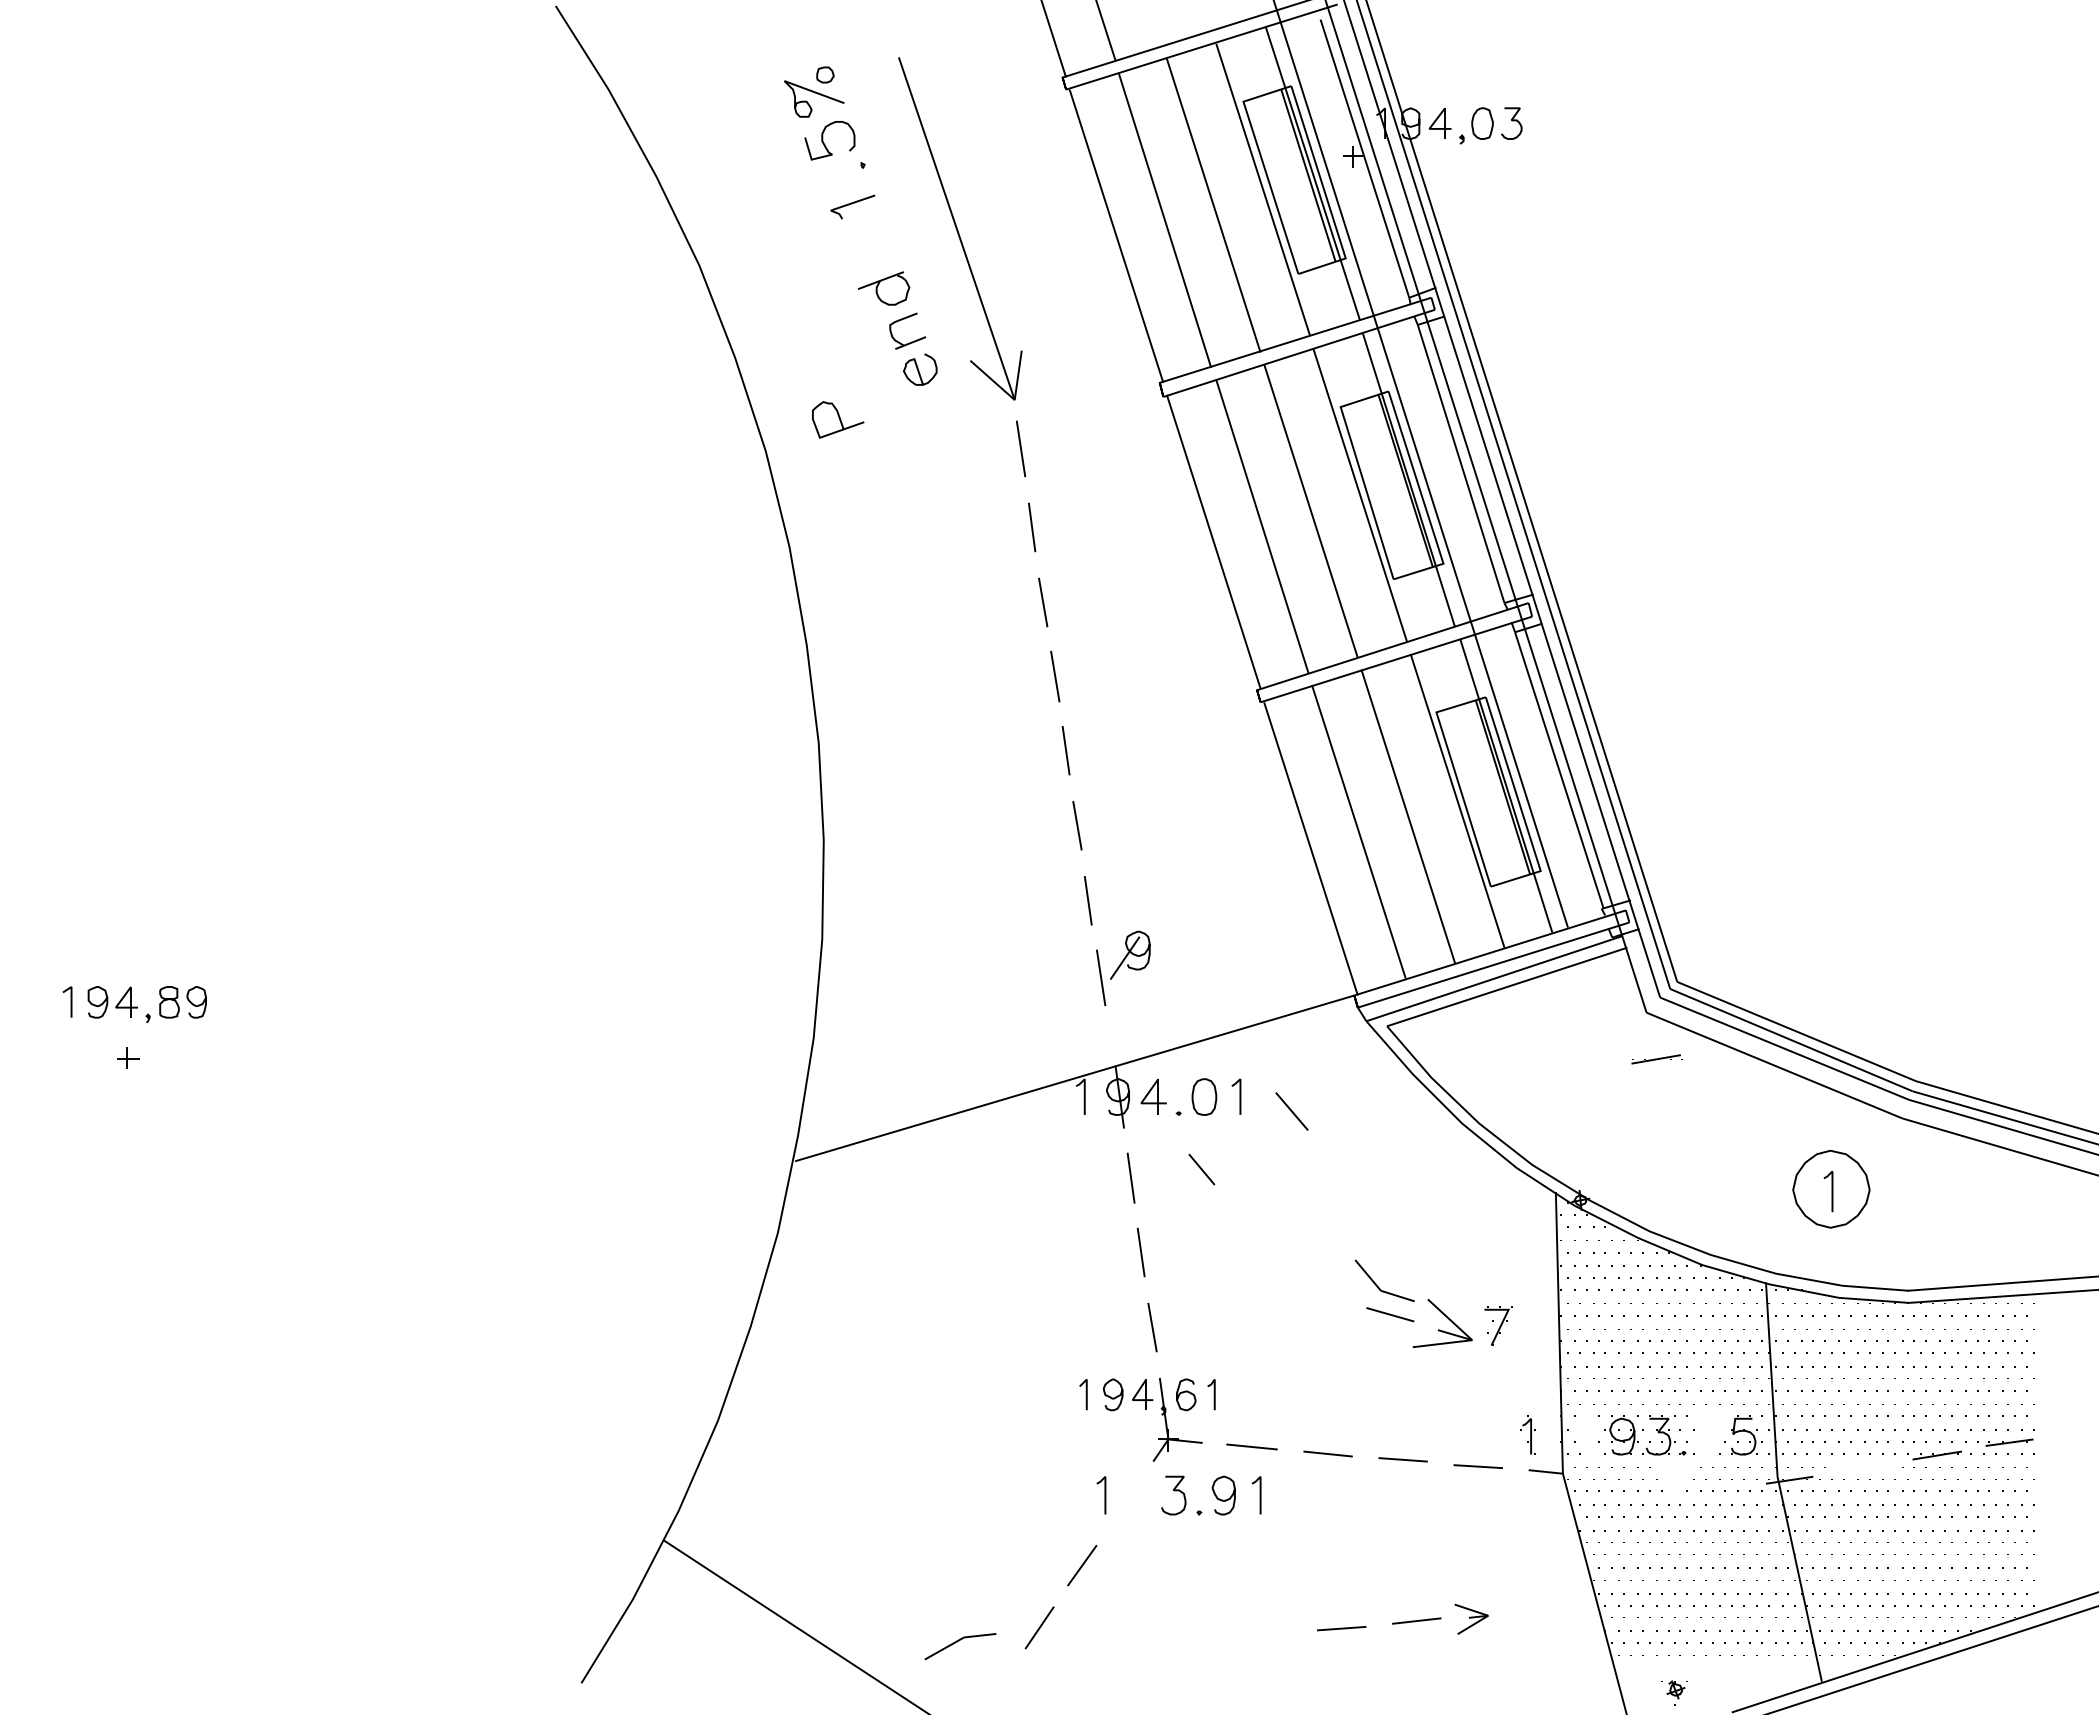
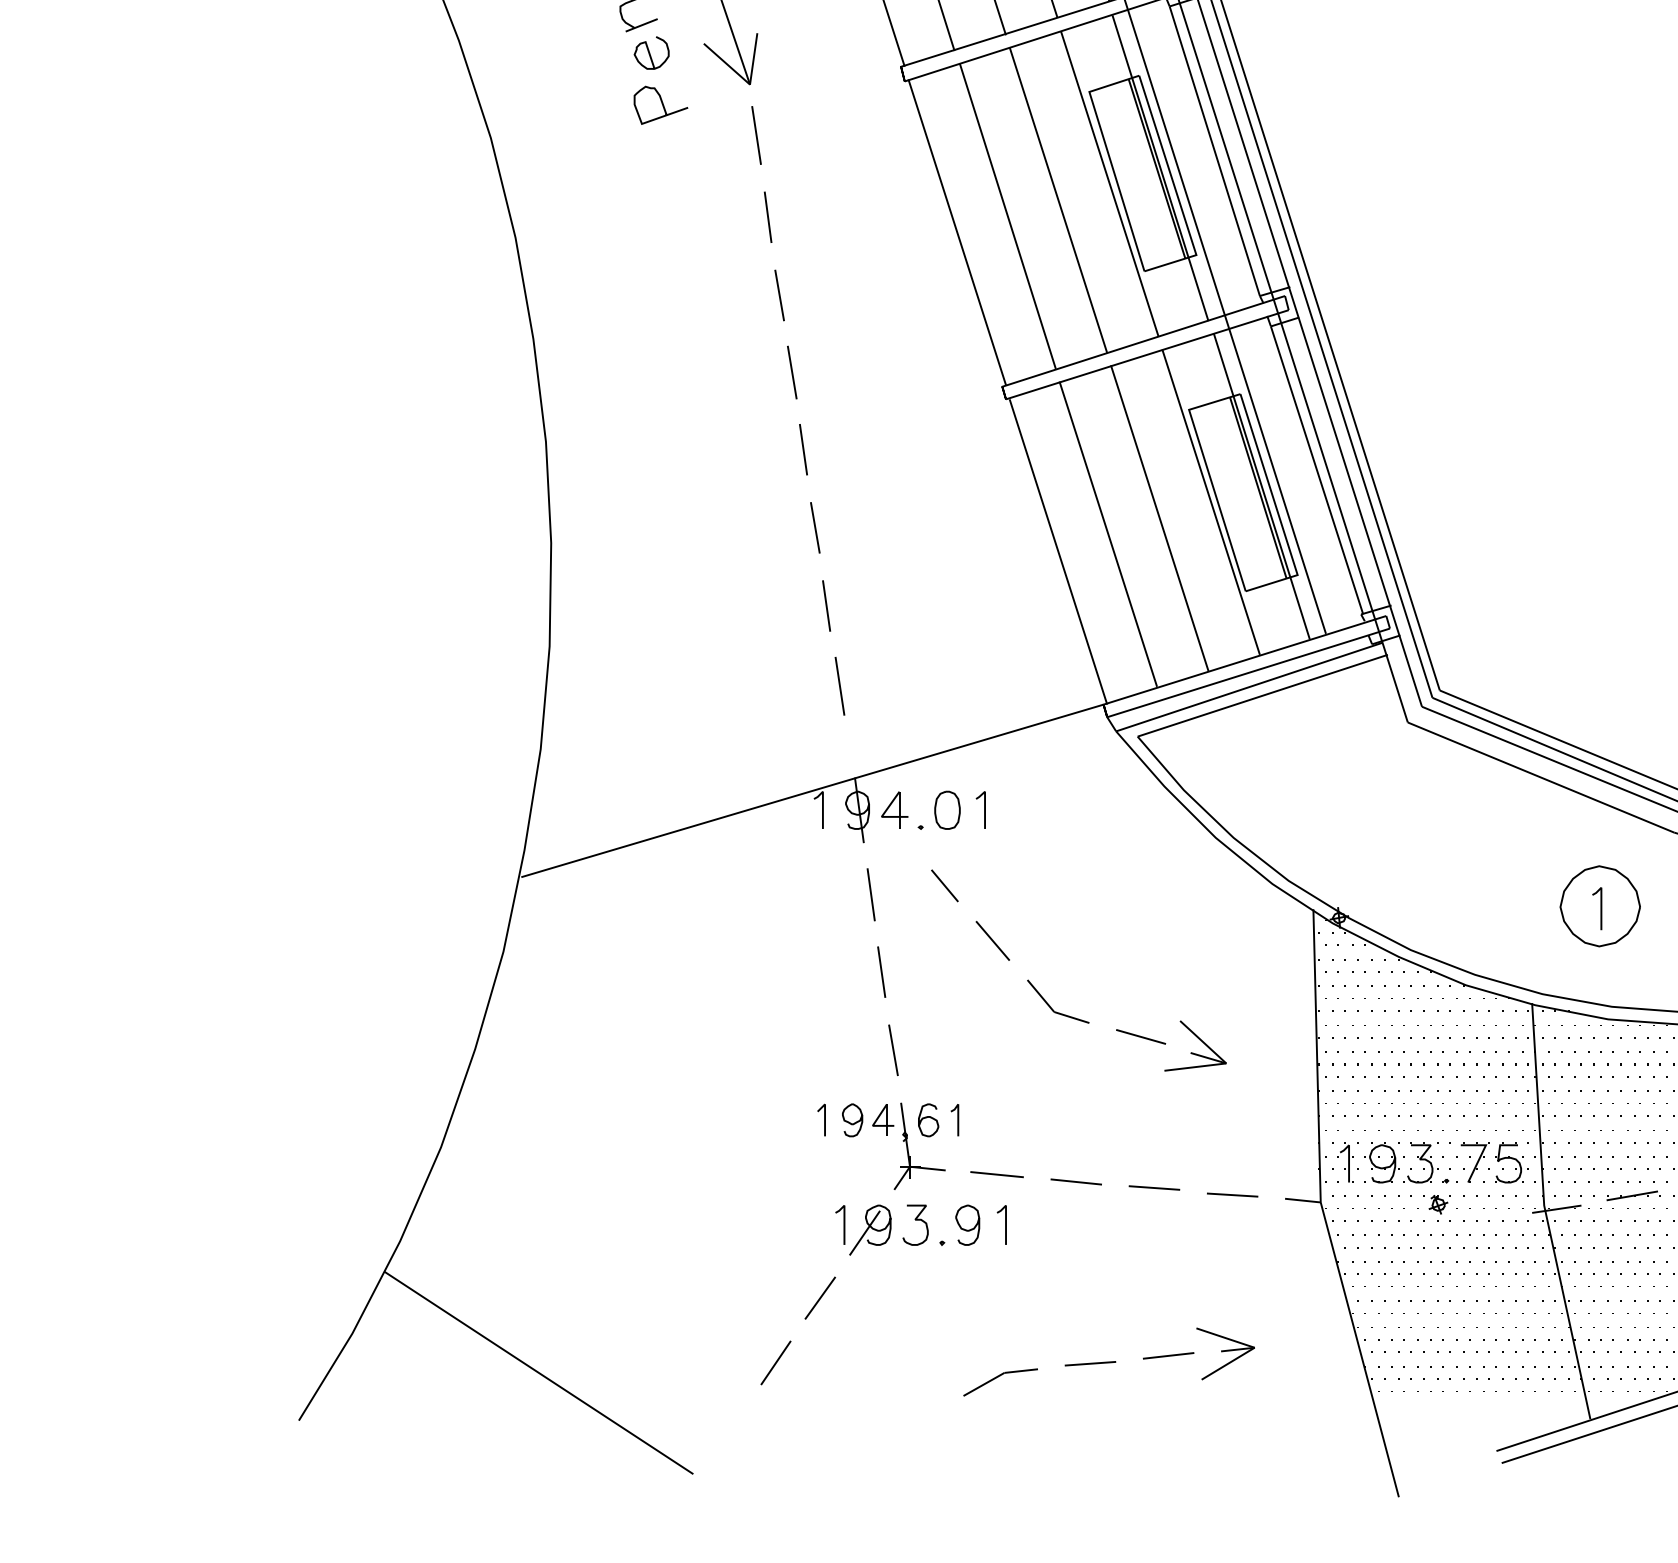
curve: (838, 418) -> (661, 103), moved
part: (1130, 954) -> (870, 1229), moved
part: (1656, 1059) -> (1632, 1195), moved
line: (1291, 1111) -> (992, 940), moved
part: (1378, 1286) -> (1051, 1007), moved
part: (1498, 1325) -> (1475, 1161), moved
part: (1527, 1434) -> (1345, 1161), moved
part: (1471, 1619) -> (1225, 1354), size x1.67
part: (960, 1646) -> (1000, 1382), moved
part: (1674, 1692) -> (1436, 1207), moved

